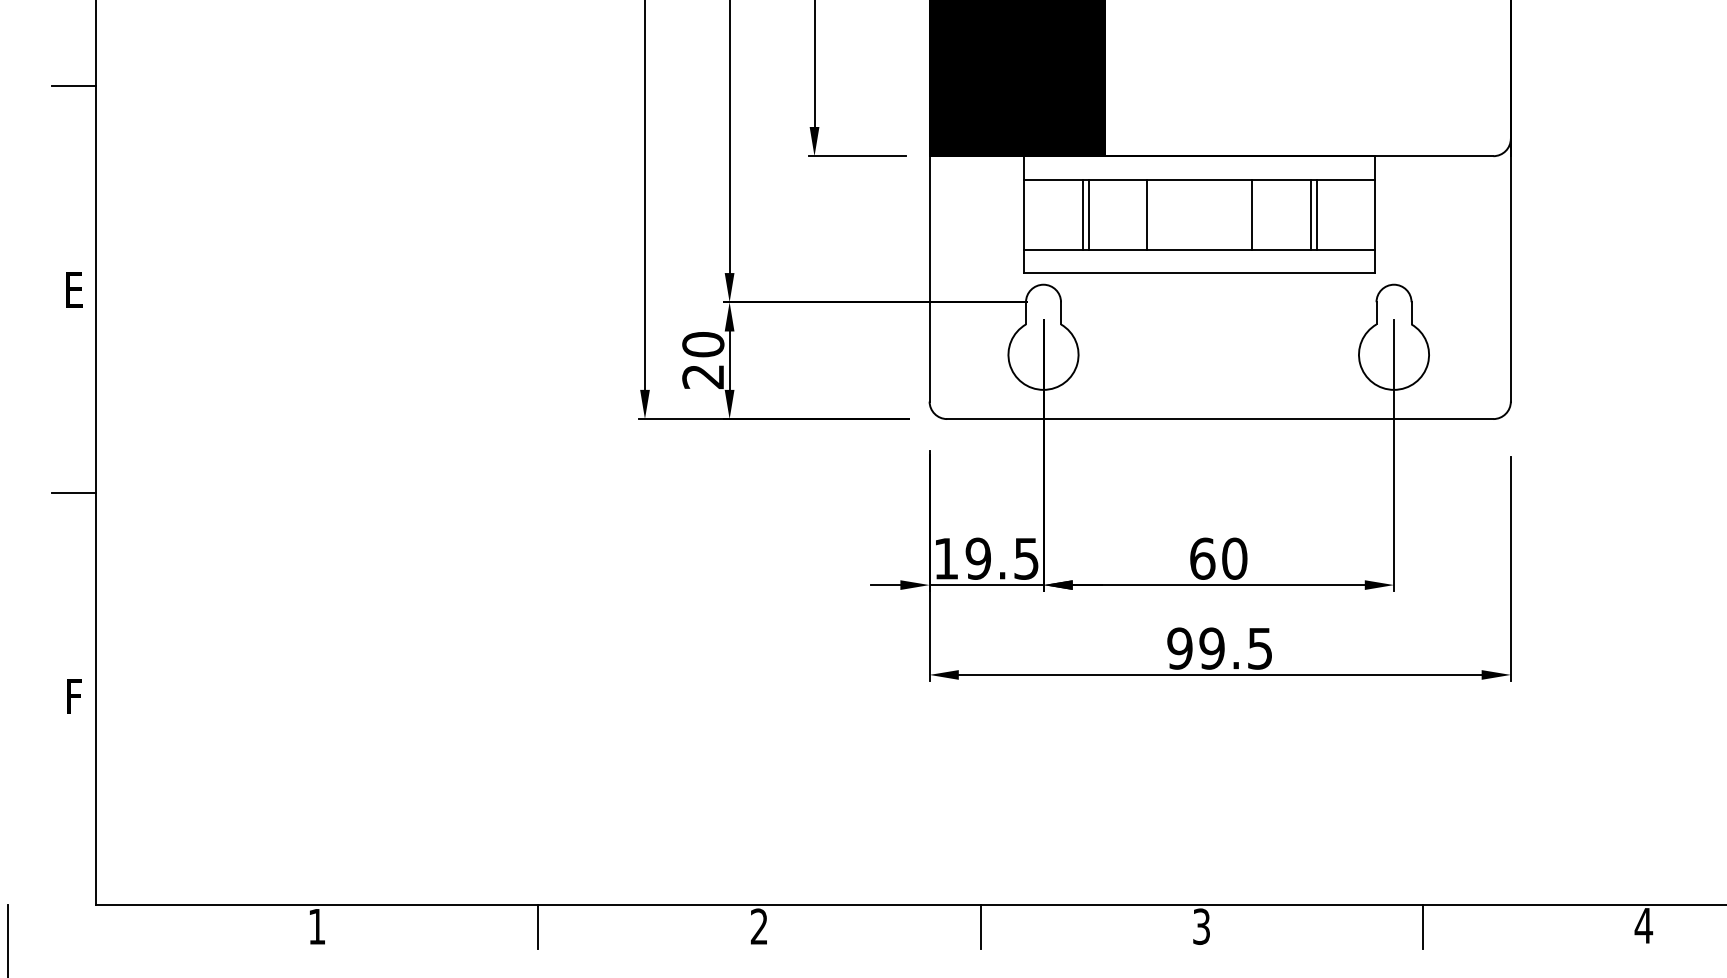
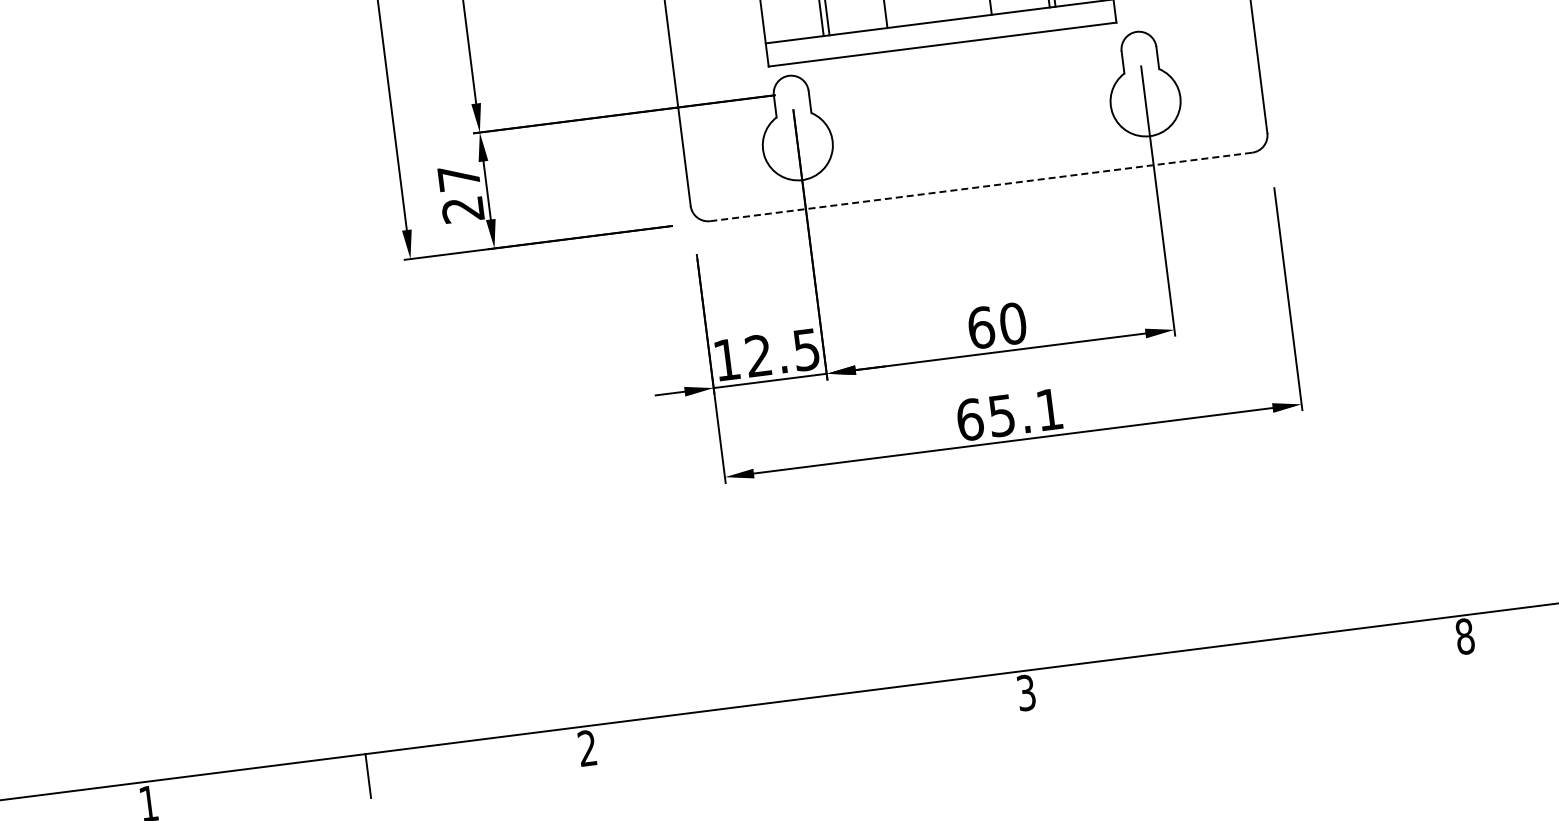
text: (703, 344) -> (459, 177), 20 -> 27
line: (1220, 419) -> (981, 187), solid -> dashed
text: (977, 558) -> (757, 355), 19.5 -> 12.5
text: (1219, 648) -> (1009, 414), 99.5 -> 65.1
text: (1643, 925) -> (1464, 636), 4 -> 8
line: (980, 926) -> (806, 720), removed
line: (1422, 926) -> (1245, 665), removed

